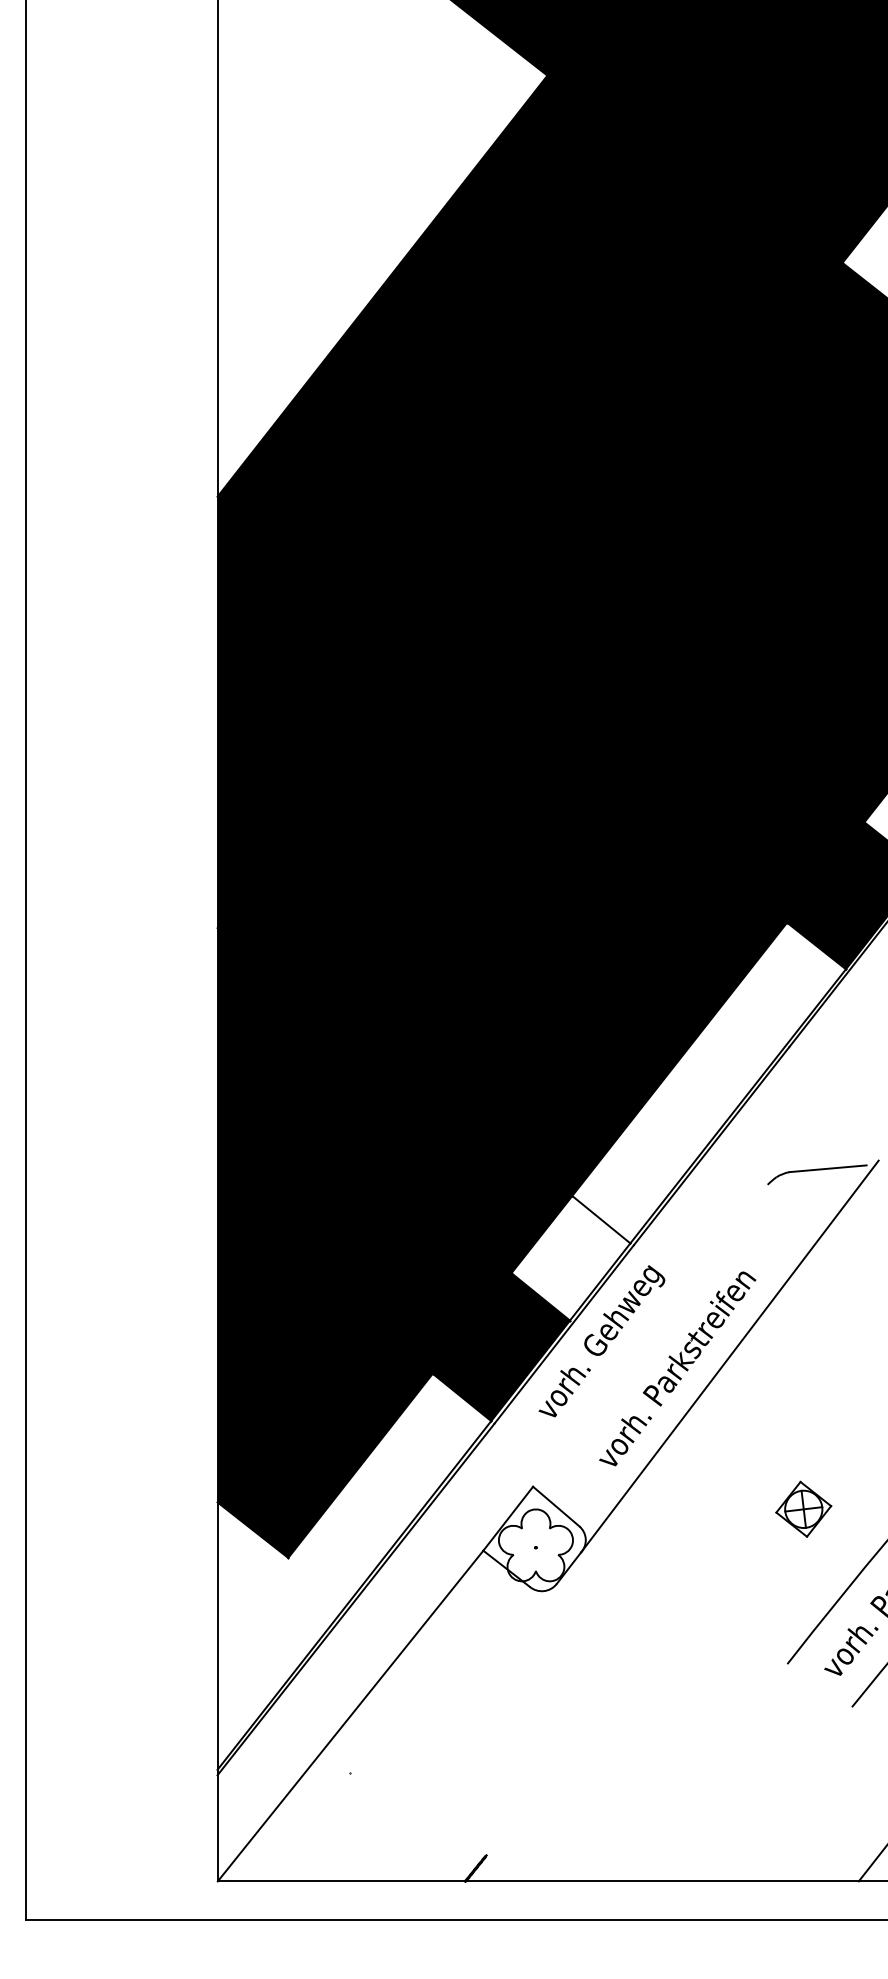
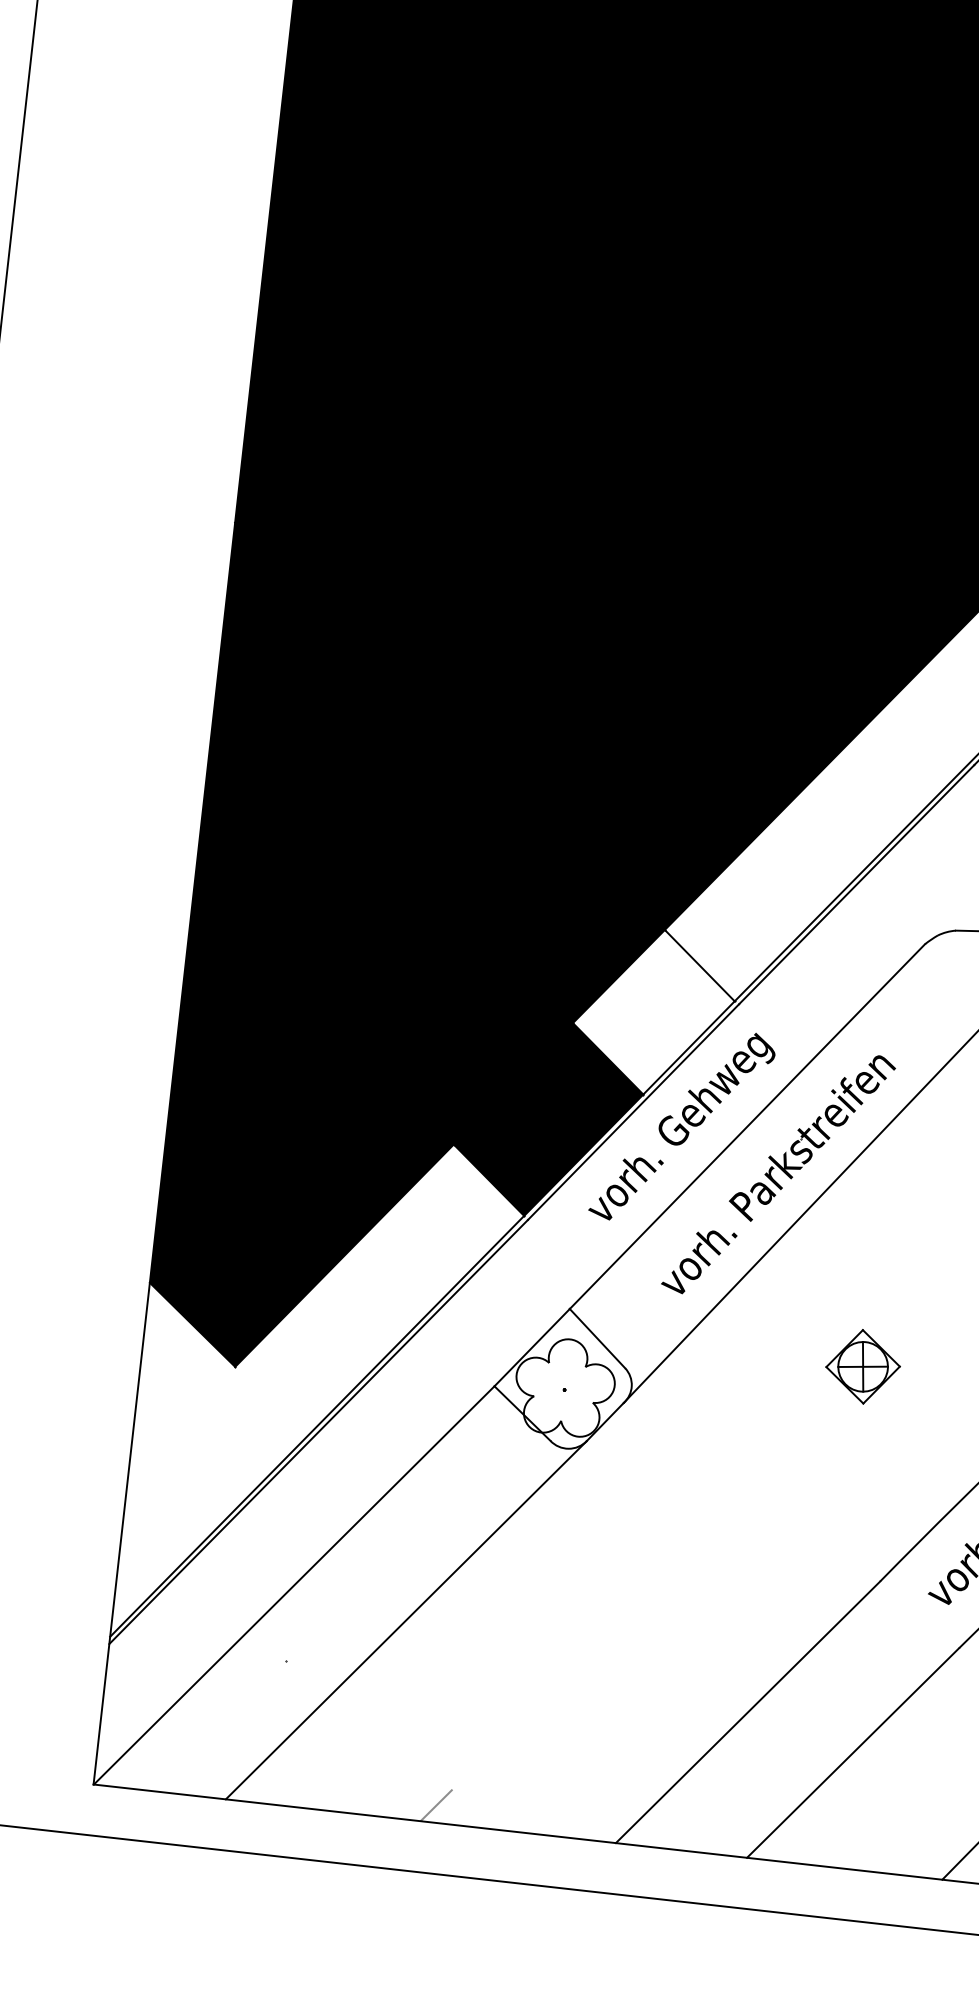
line: (650, 1335) -> (747, 1126), added
part: (803, 1508) -> (862, 1365), moved
line: (436, 1732) -> (405, 1619), added
line: (699, 1772) -> (747, 1711), added
line: (781, 1794) -> (852, 1753), added

